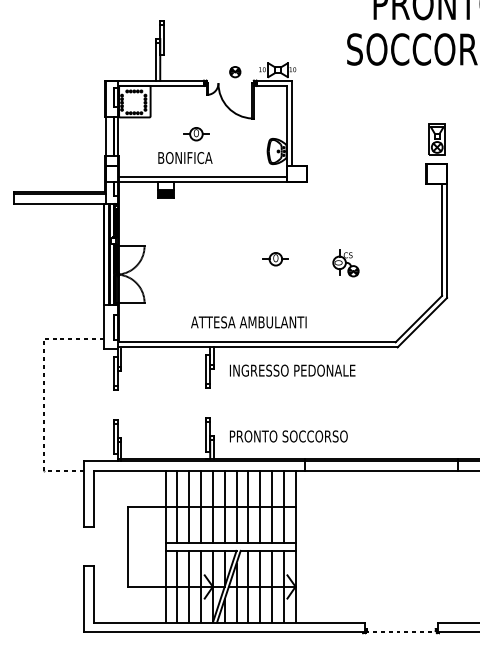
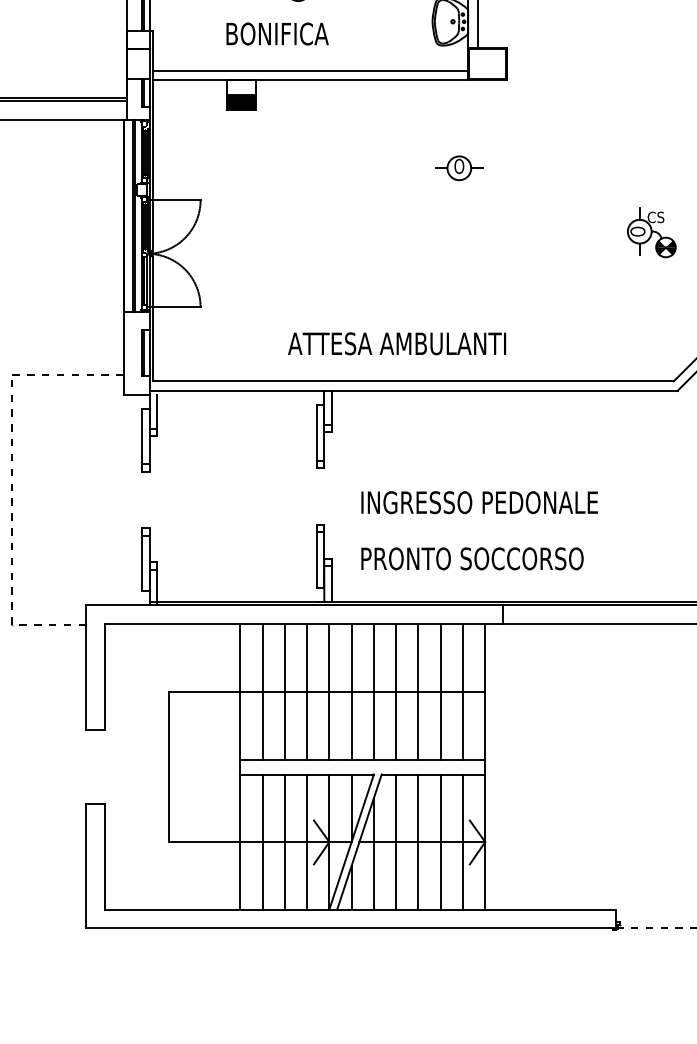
part: (275, 259) -> (458, 168), moved
part: (345, 263) -> (650, 232), moved
text: (292, 370) -> (479, 502), moved

